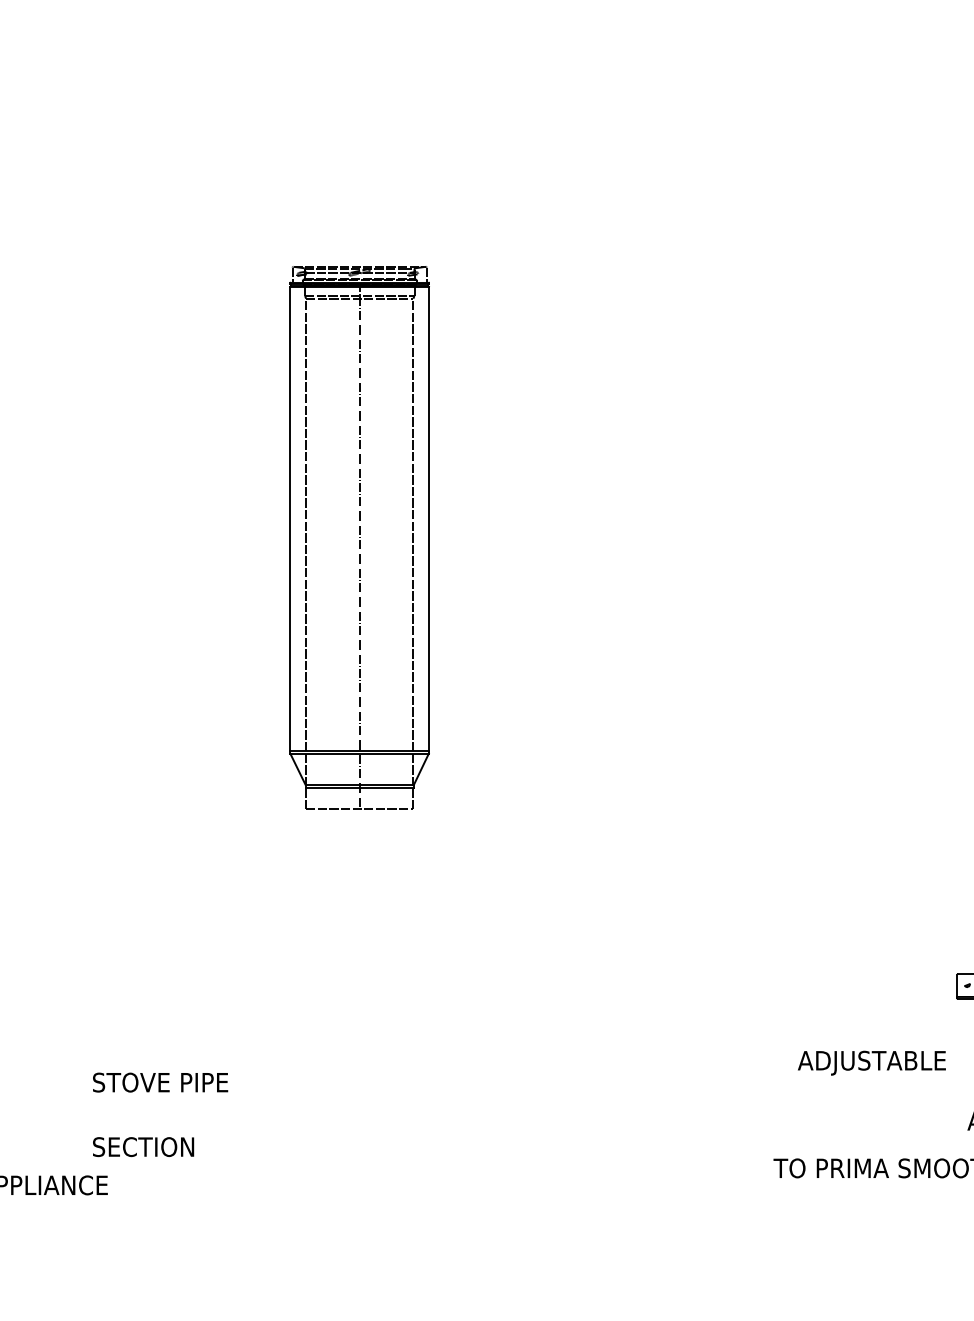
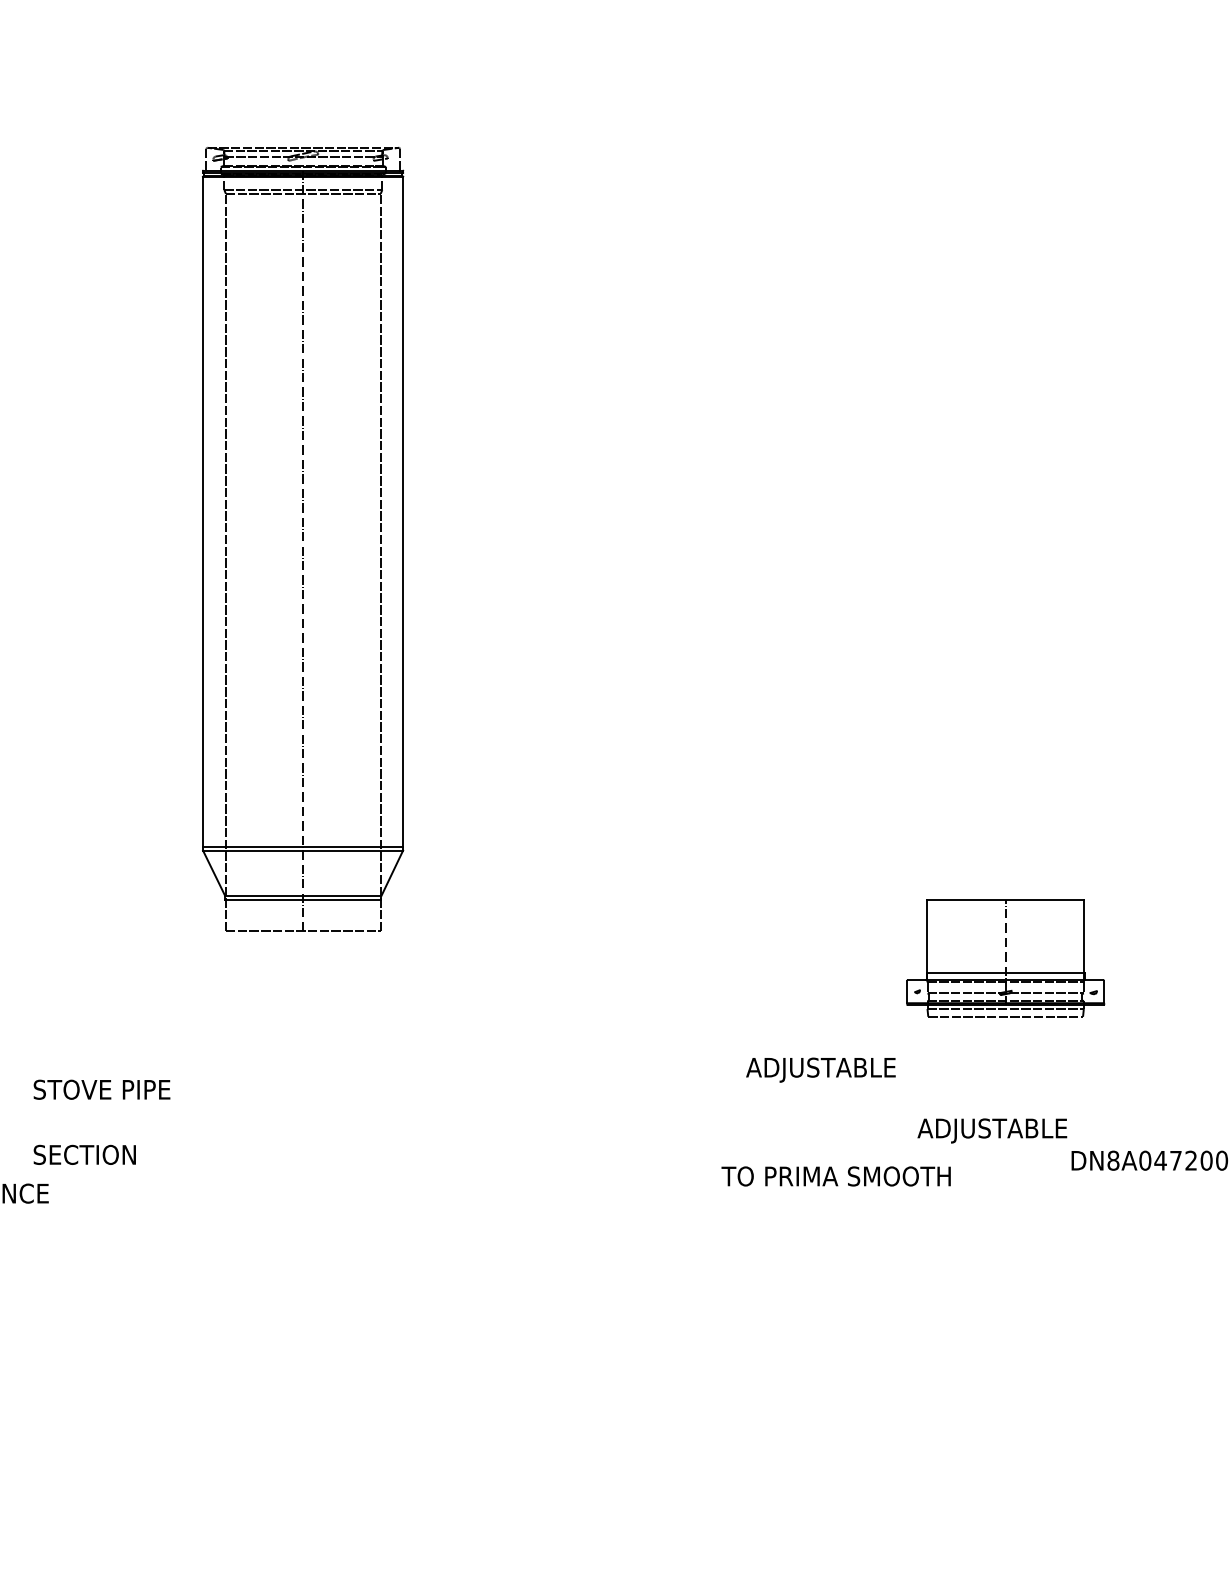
part: (359, 538) -> (303, 539), size x1.43

